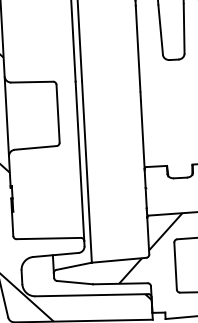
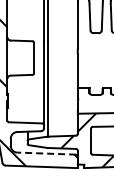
line: (91, 295) -> (46, 153), solid -> dashed

